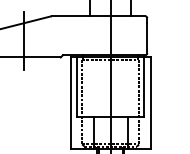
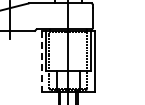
line: (70, 103) -> (41, 61), solid -> dashed

